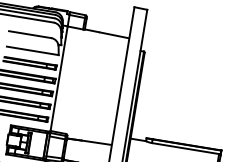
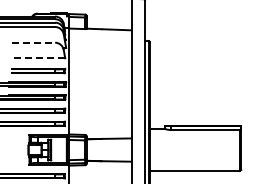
line: (30, 34) -> (34, 42), solid -> dashed
line: (32, 50) -> (38, 58), solid -> dashed

